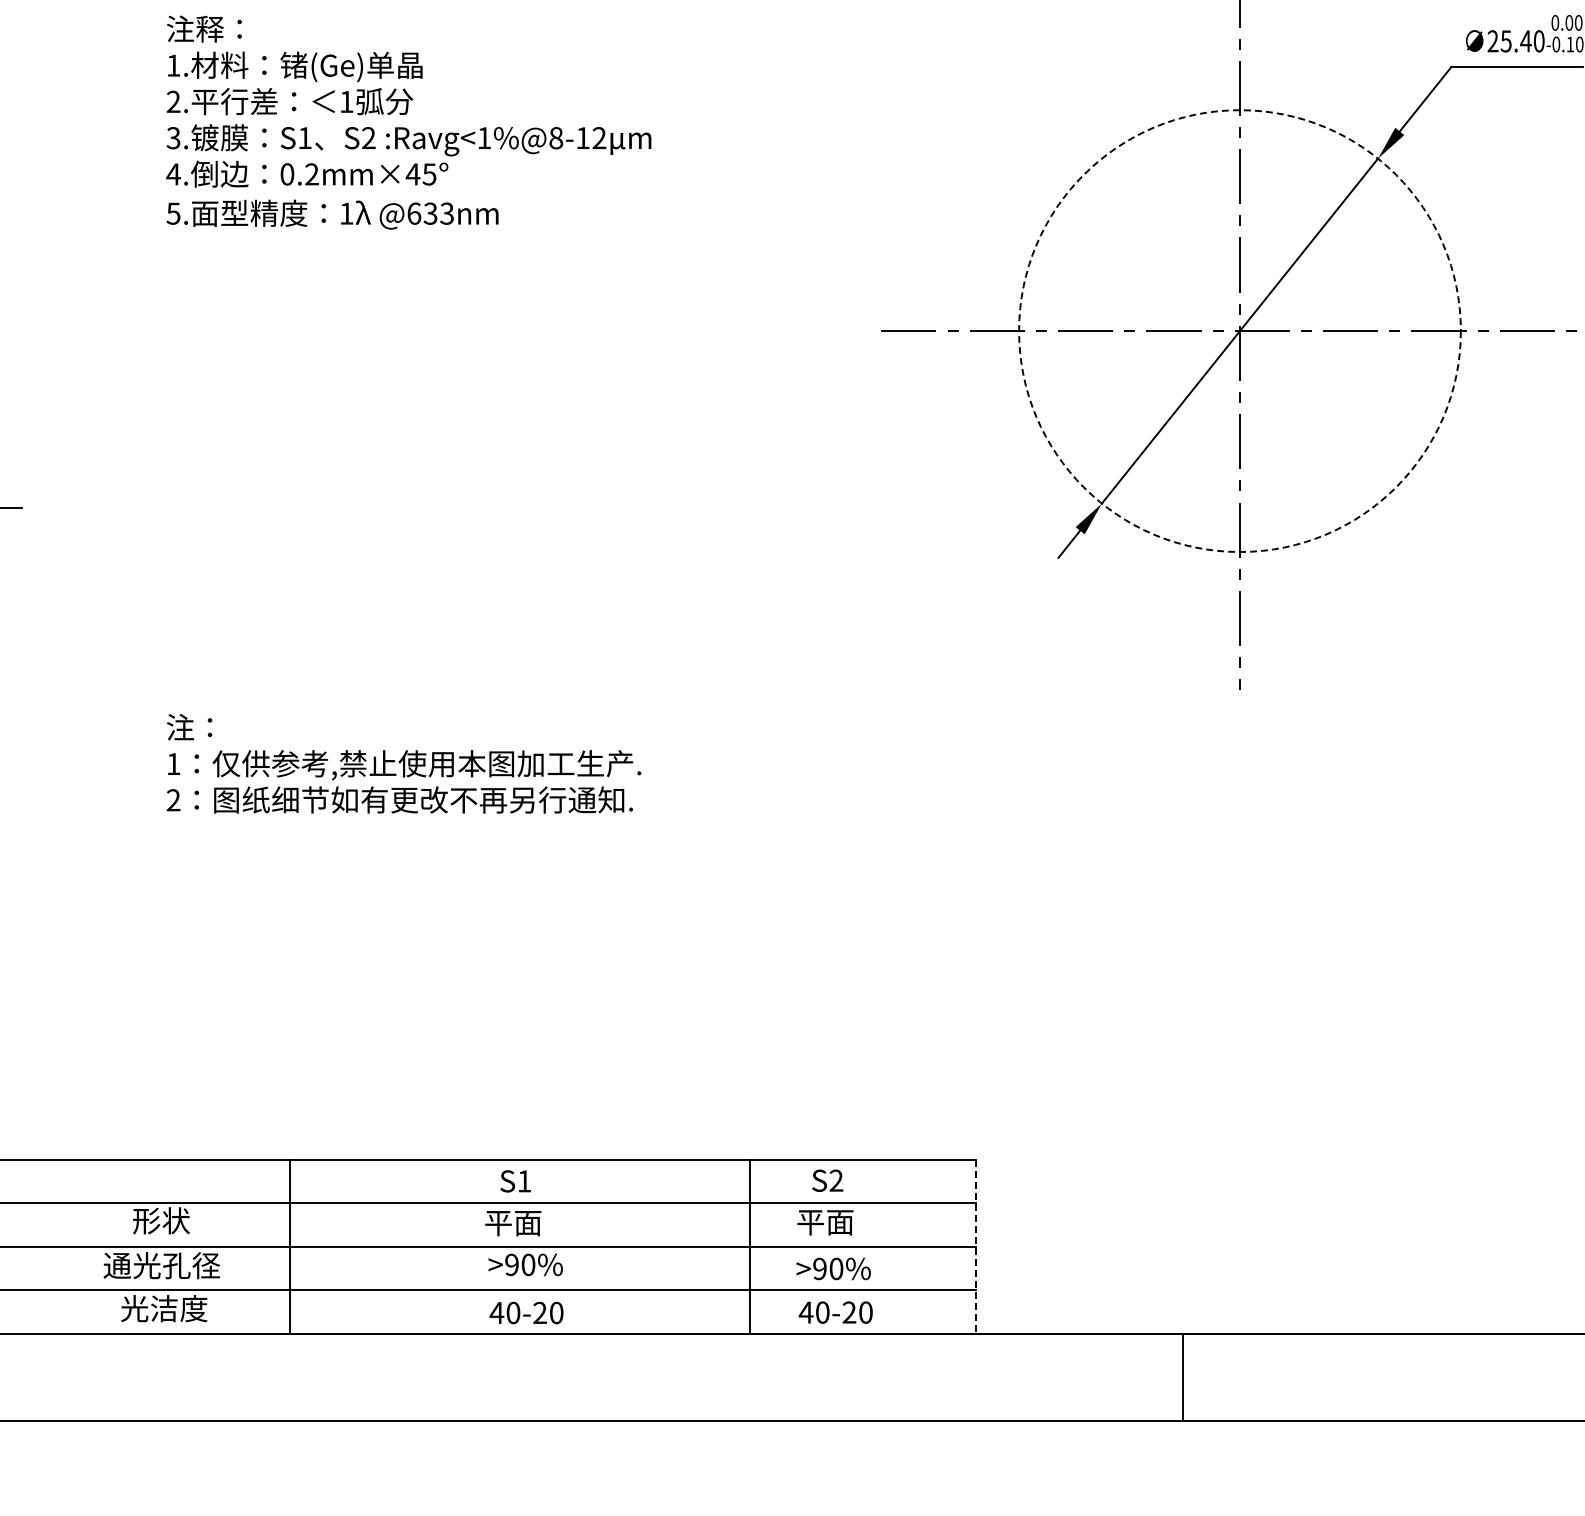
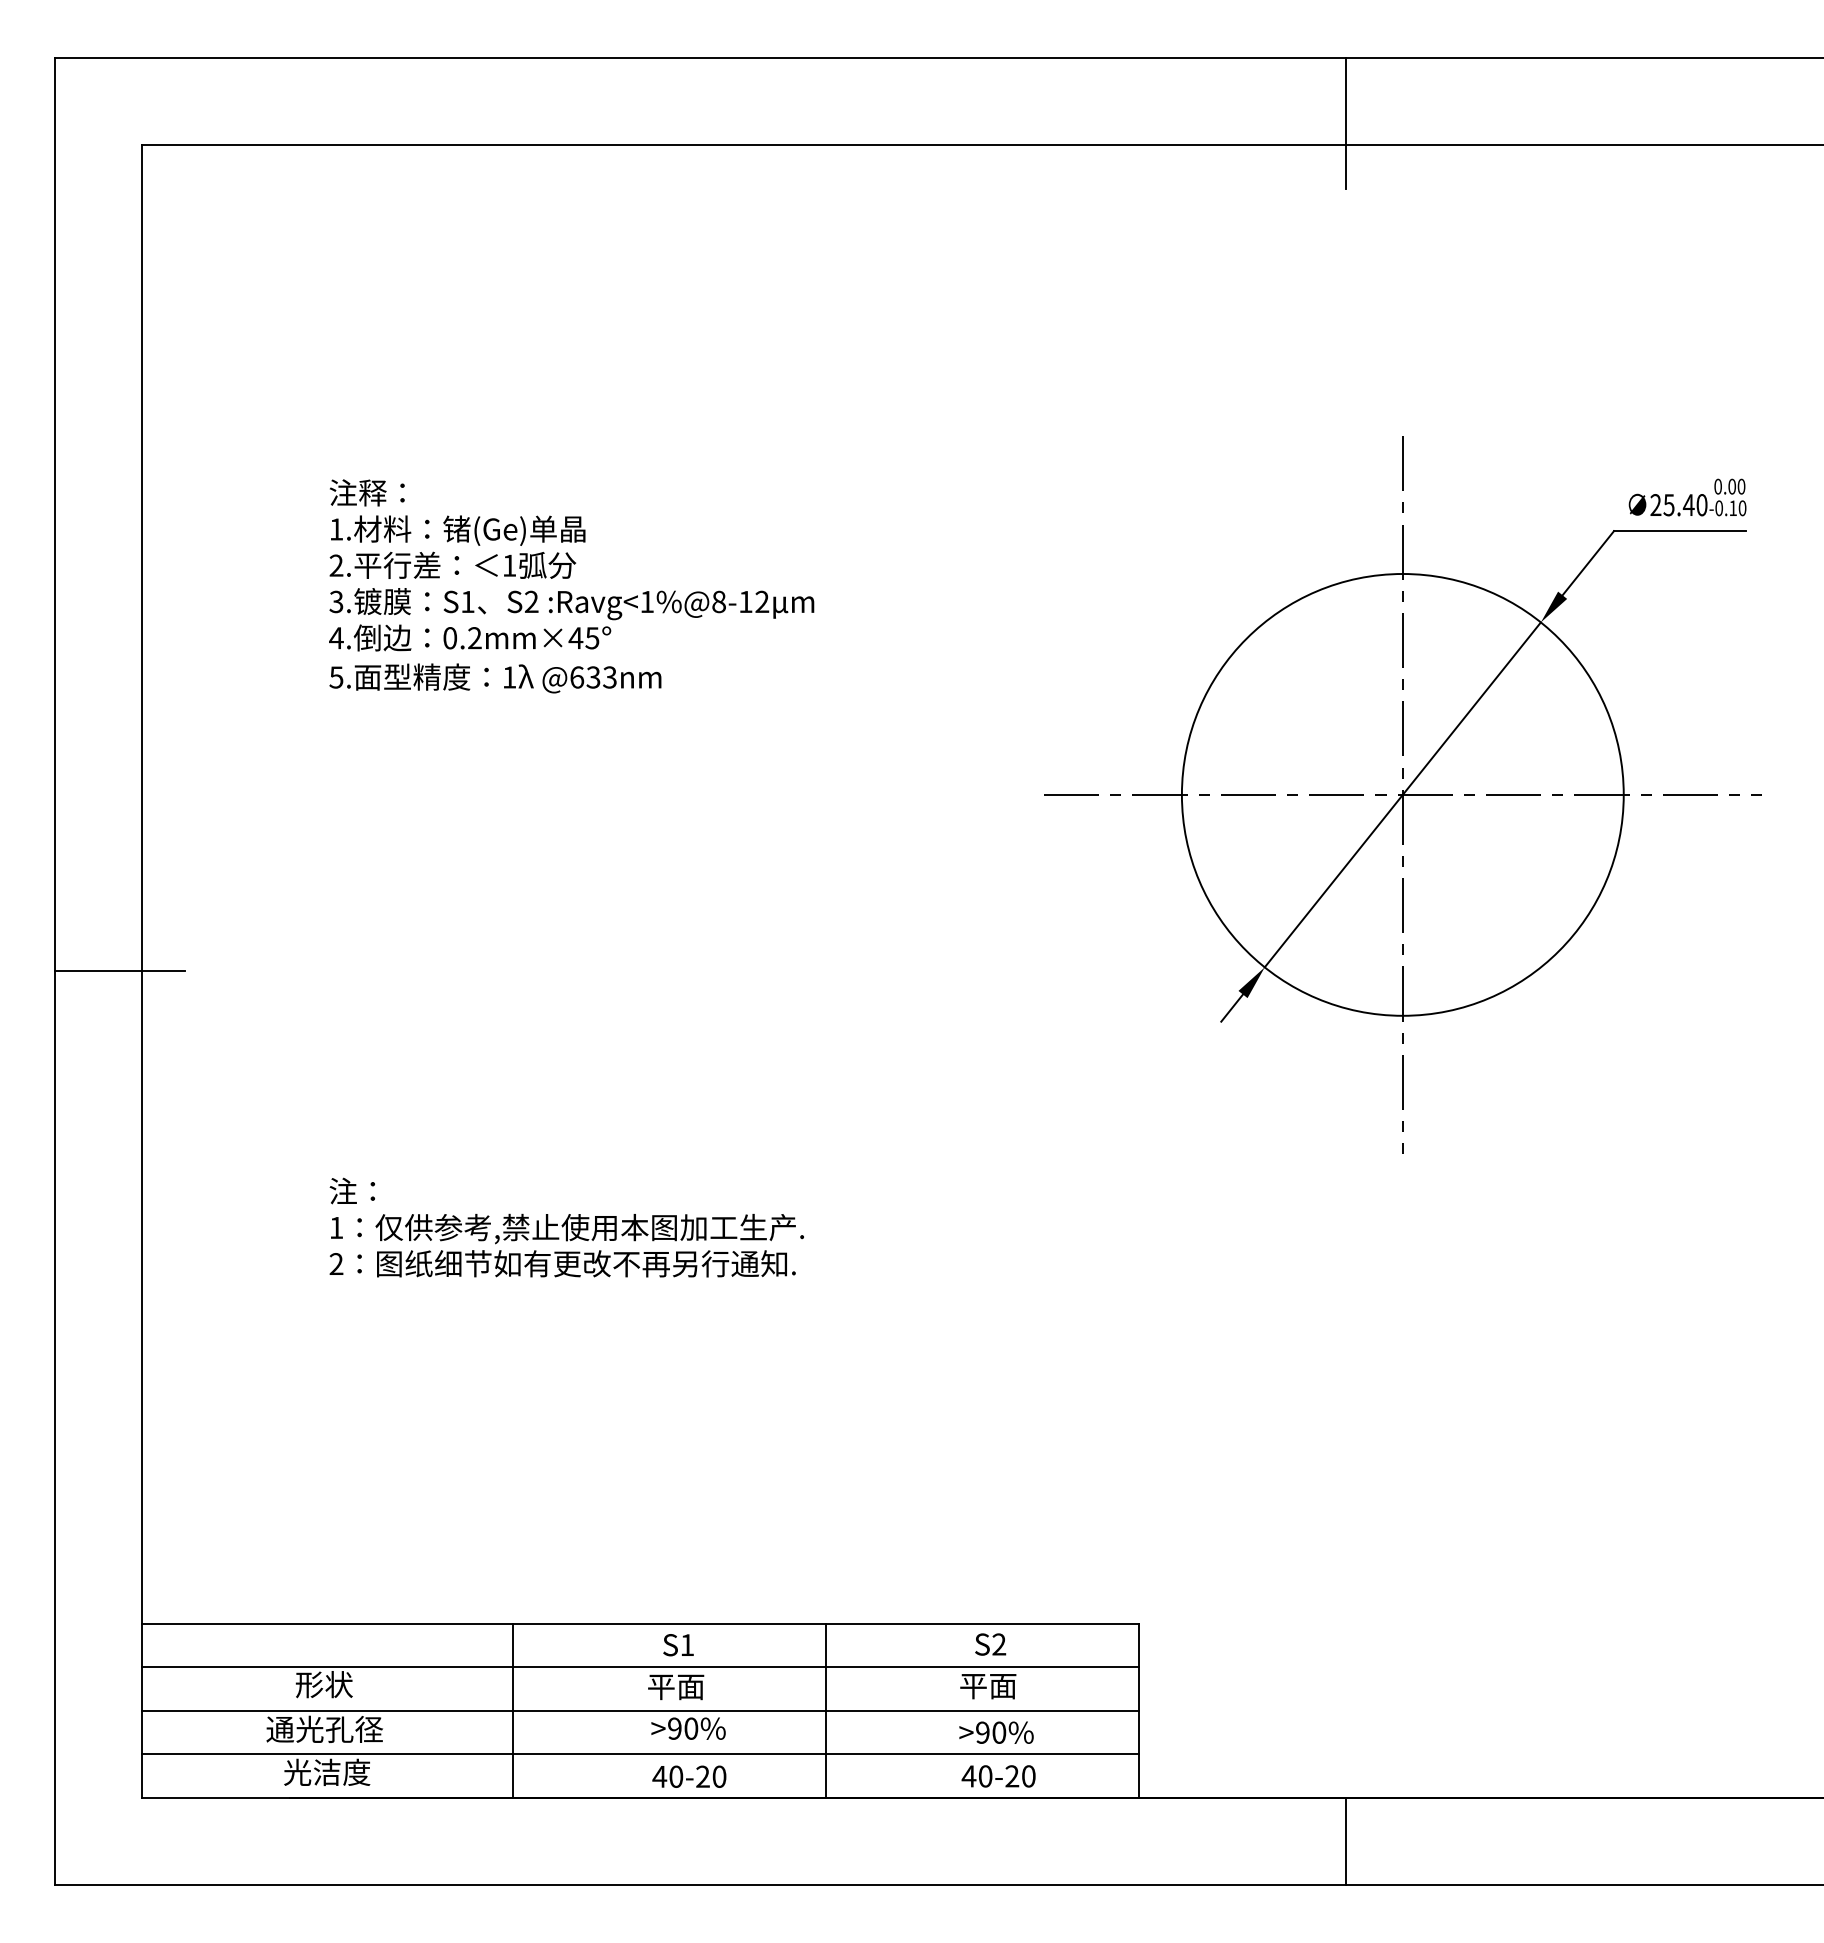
circle: (1239, 330) -> (1402, 794), dashed -> solid
line: (289, 1246) -> (512, 1710), moved
line: (749, 1246) -> (825, 1710), moved
line: (975, 1246) -> (1138, 1710), dashed -> solid

